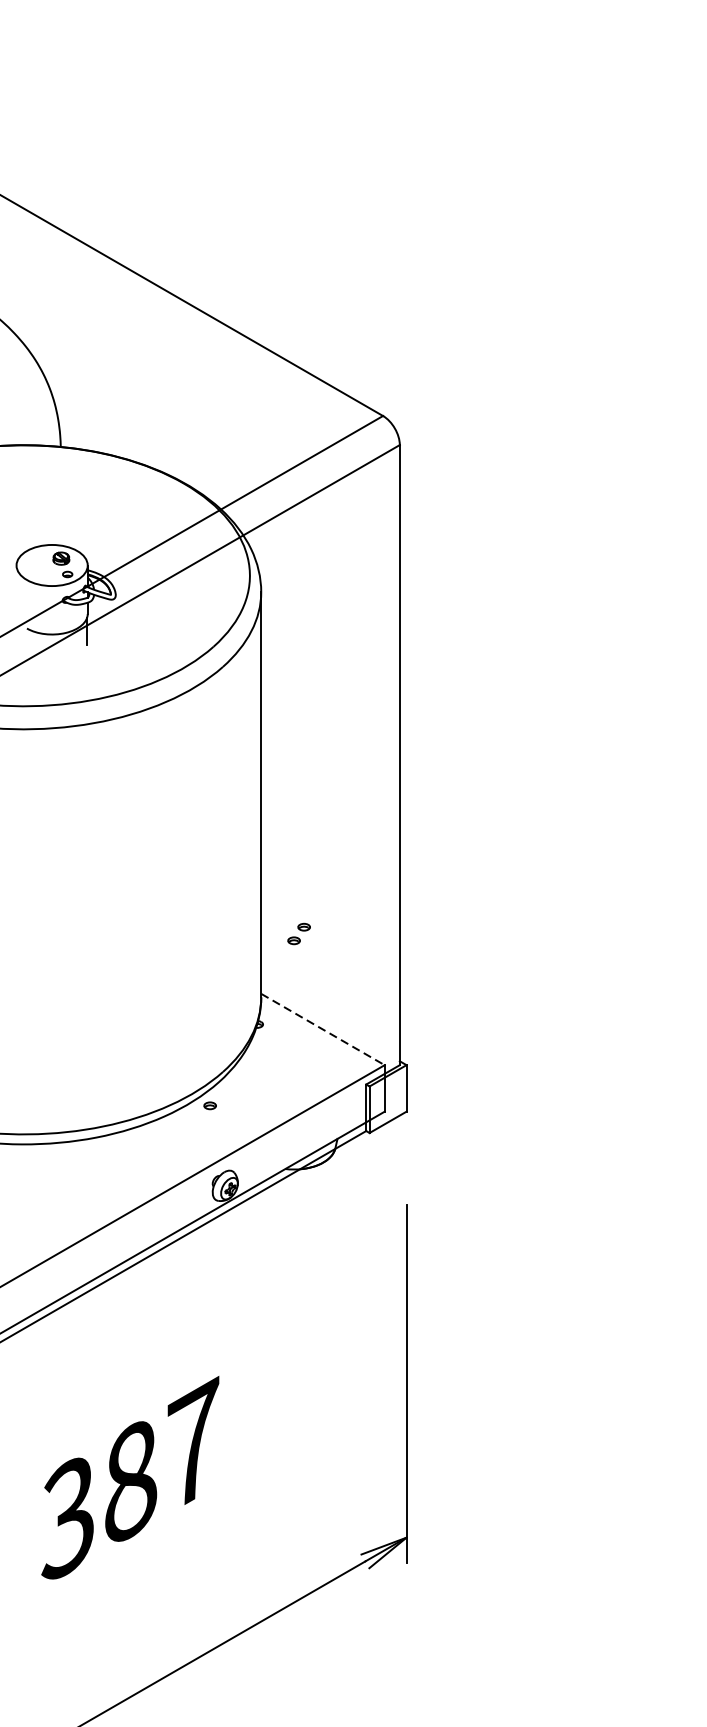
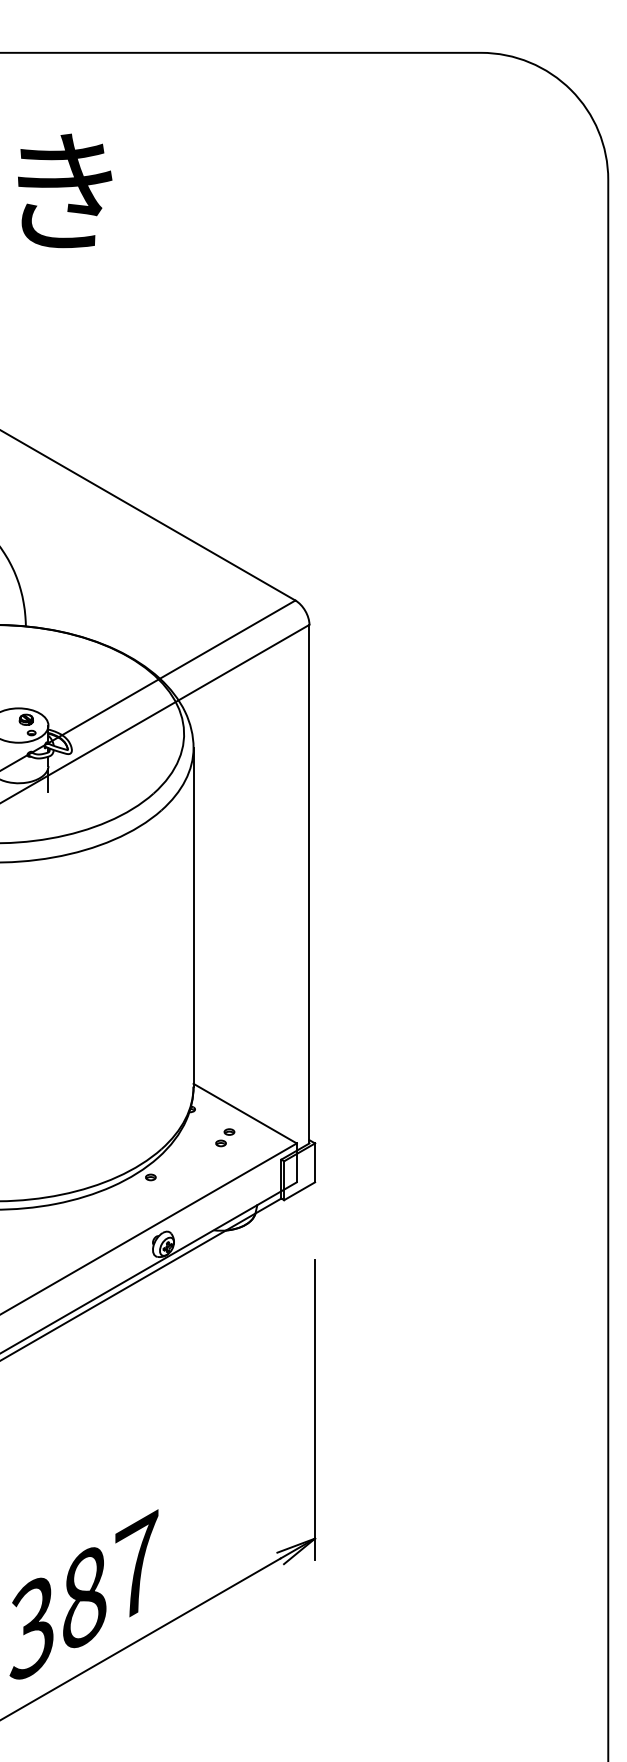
part: (299, 933) -> (225, 1137), moved
line: (323, 1029) -> (245, 1113), dashed -> solid
text: (129, 1477) -> (83, 1594), moved

